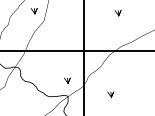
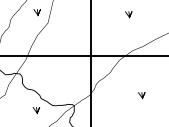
line: (67, 80) -> (36, 110), moved
line: (110, 94) -> (141, 95), moved

